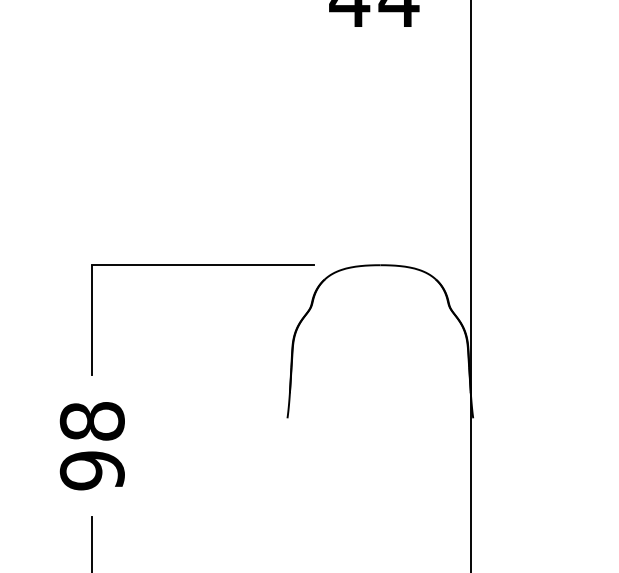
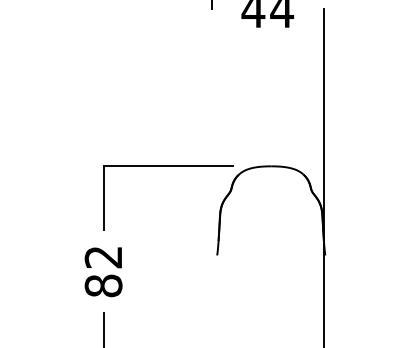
text: (92, 445) -> (103, 271), 98 -> 82

